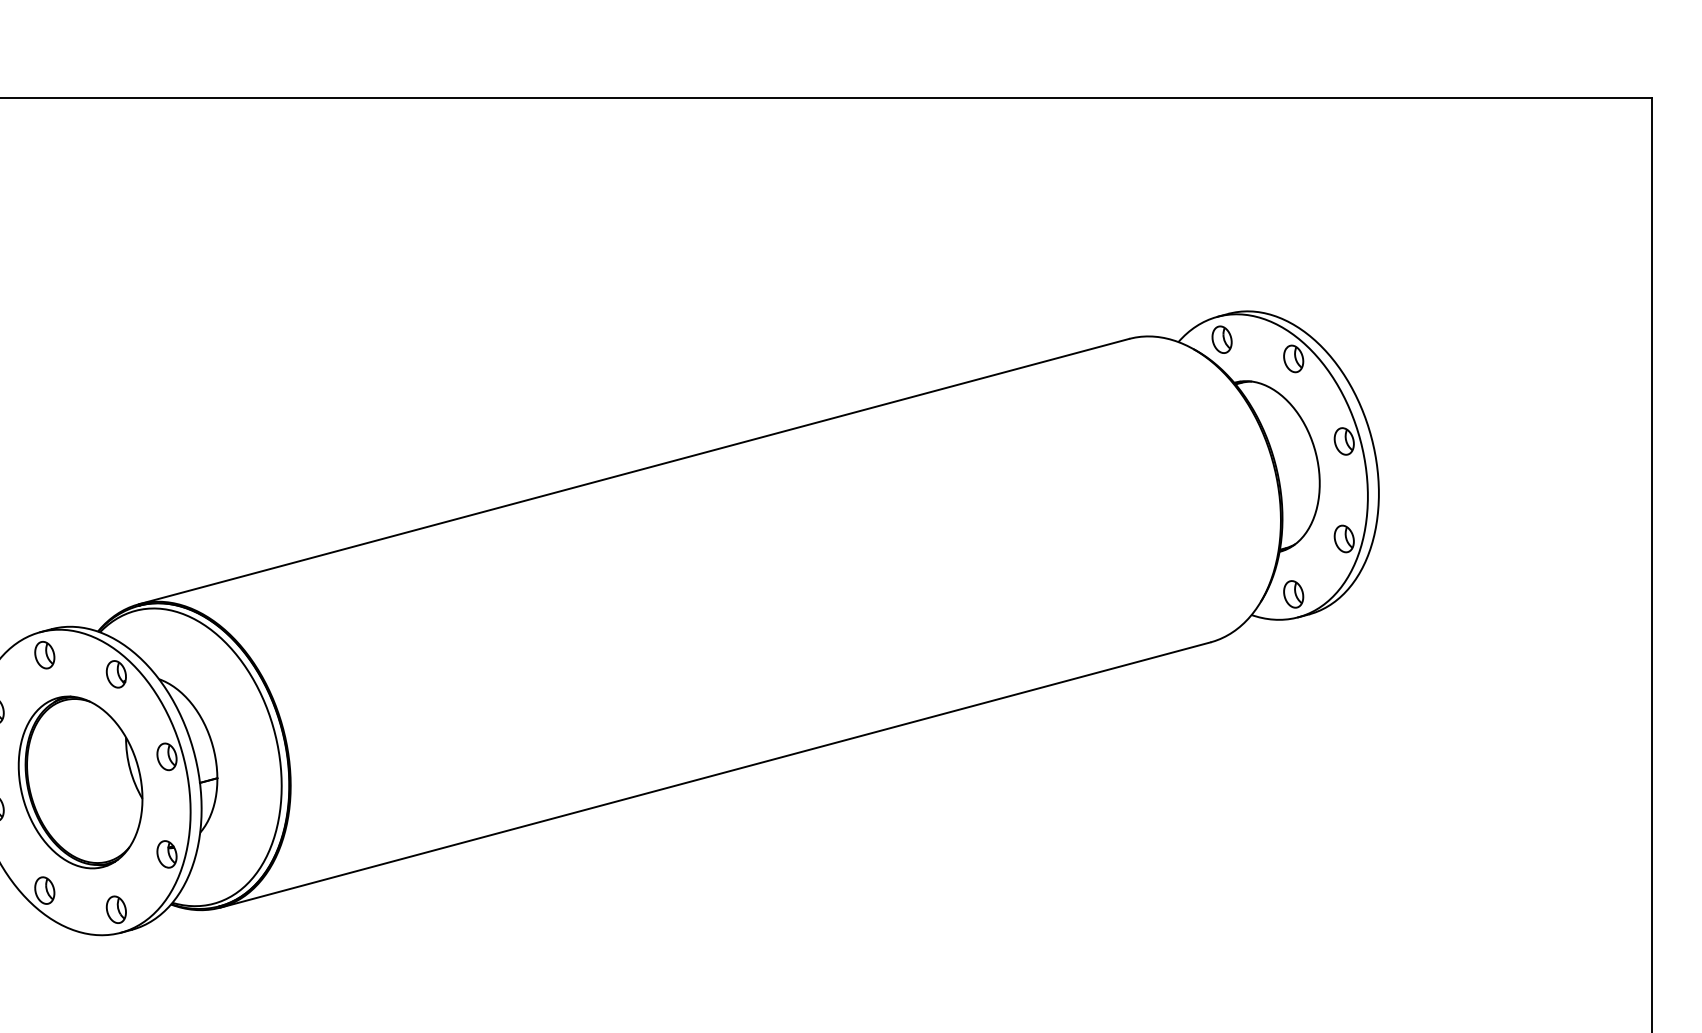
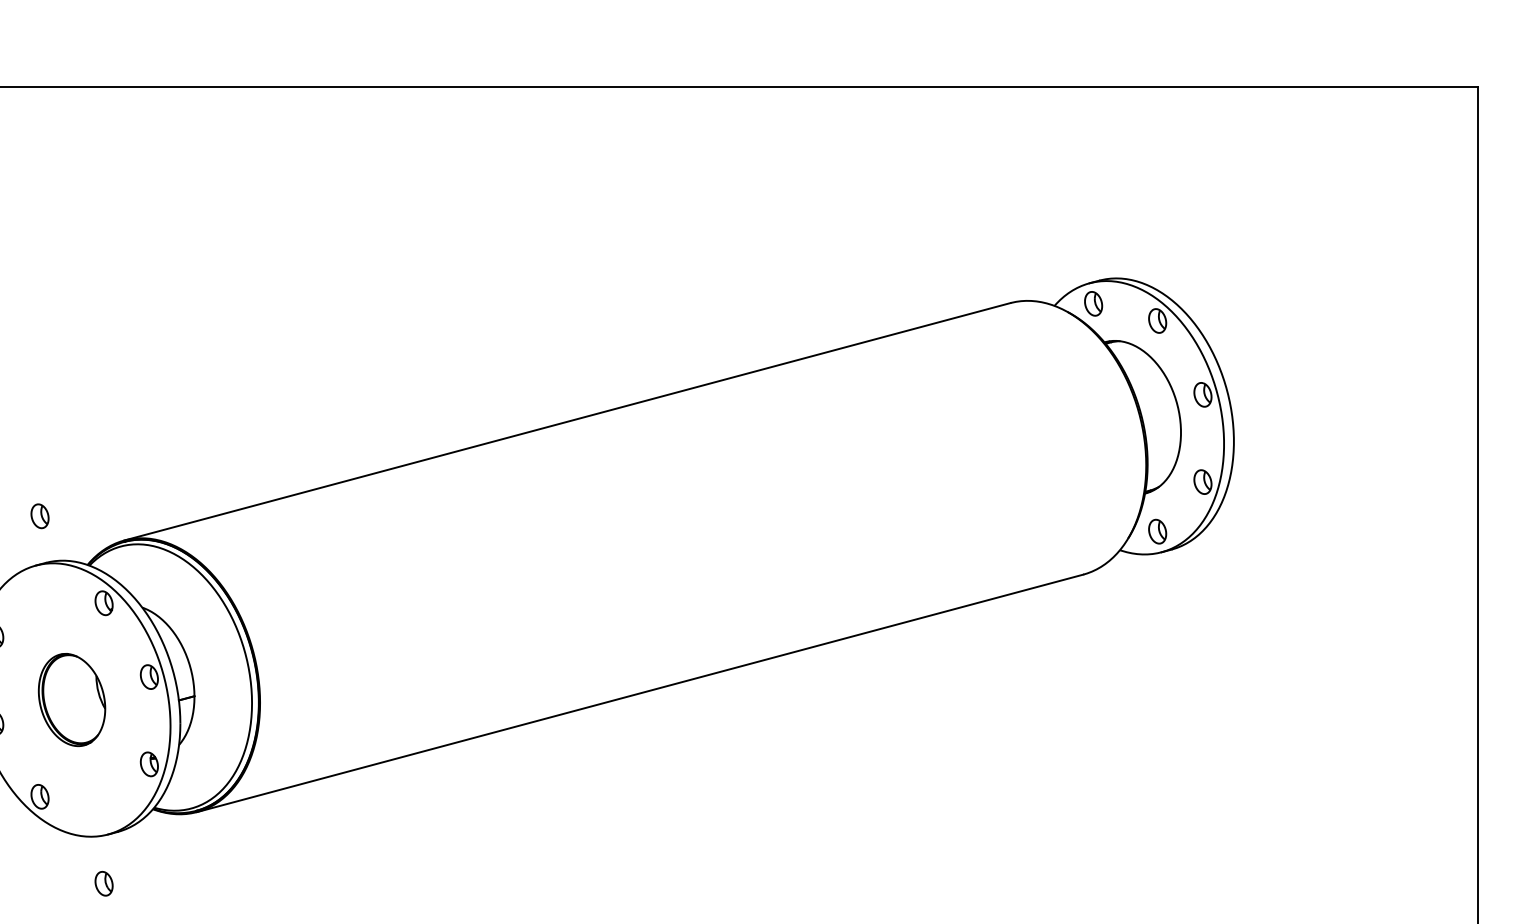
part: (44, 655) -> (39, 516), moved
part: (80, 782) -> (71, 700), size x0.6
part: (115, 909) -> (103, 883), moved

